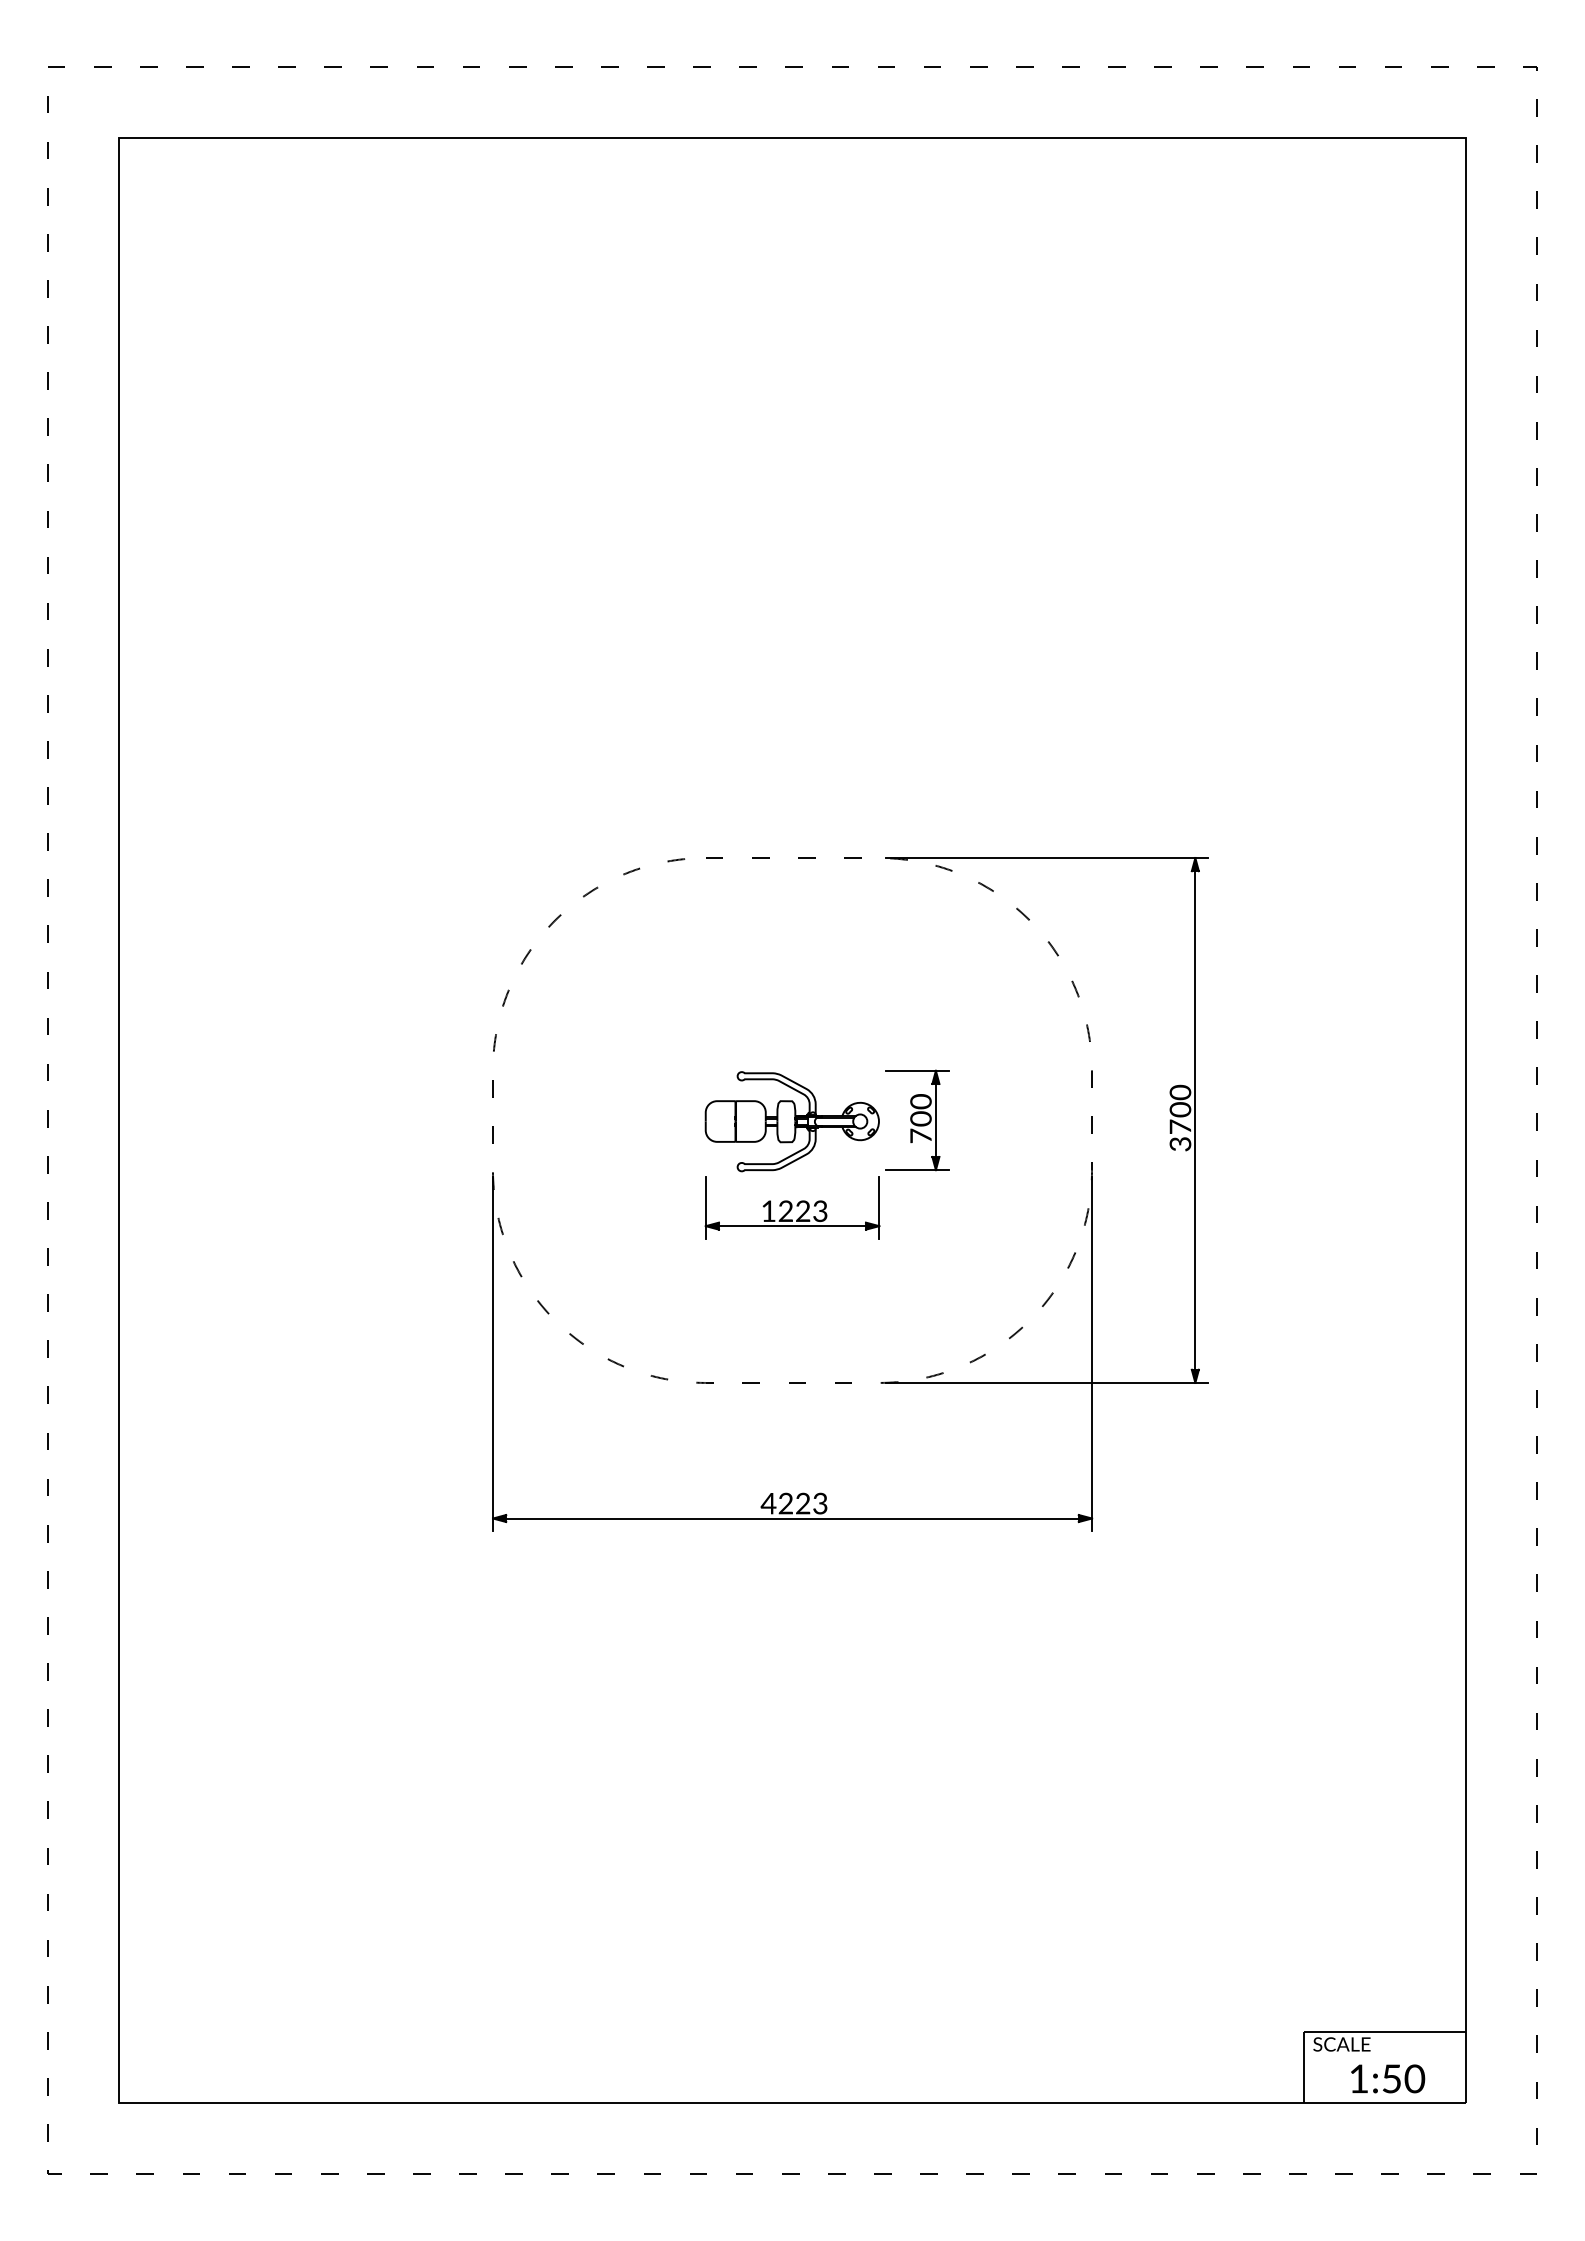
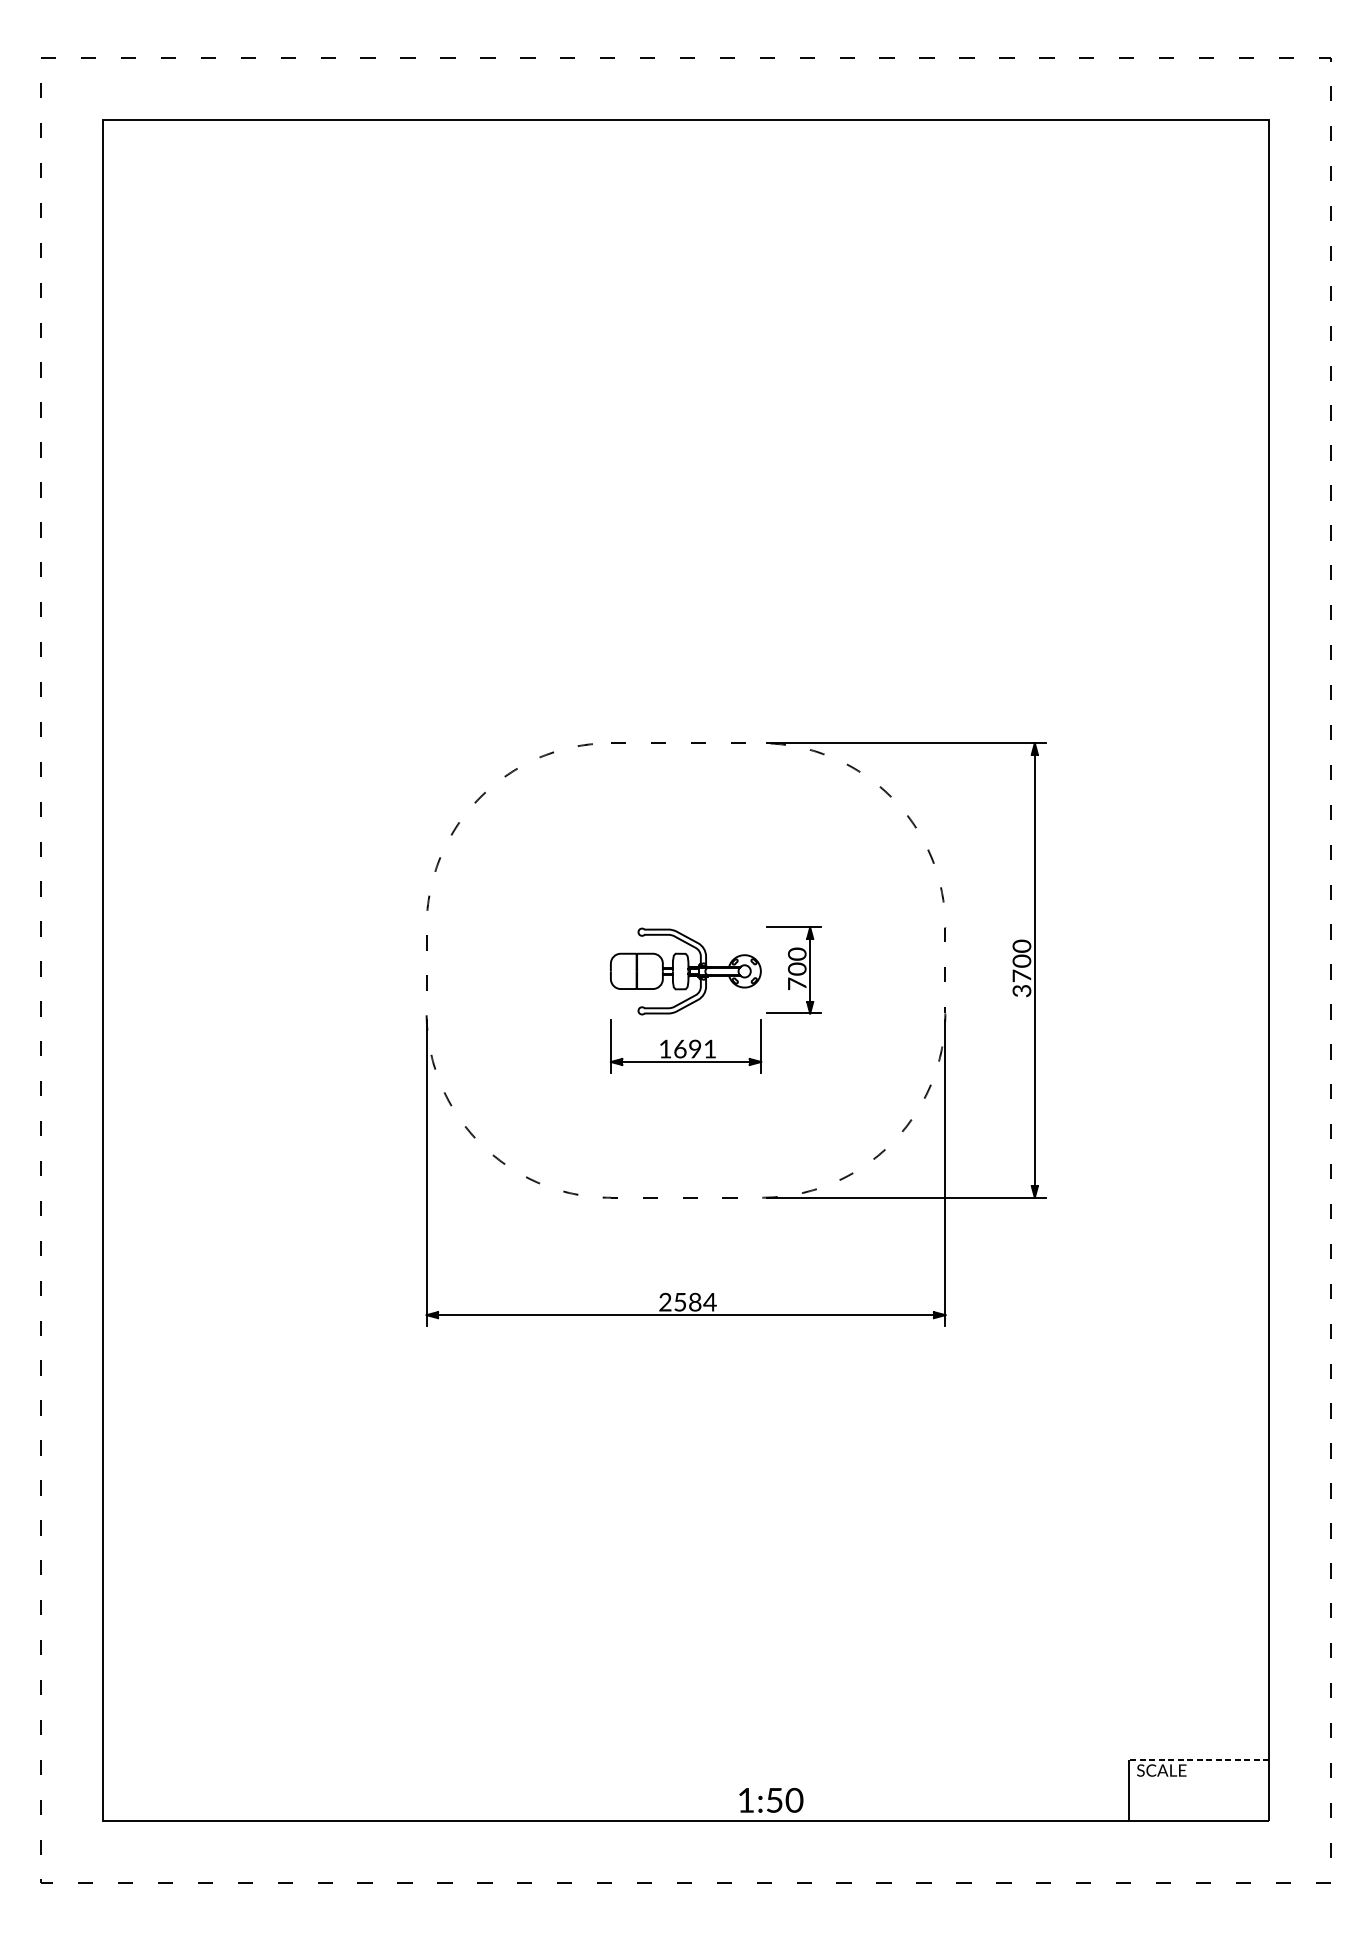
text: (802, 1211) -> (694, 1049), 1223 -> 1691
text: (794, 1503) -> (687, 1302), 4223 -> 2584
line: (1385, 2031) -> (1199, 1759), solid -> dashed
text: (1388, 2078) -> (771, 1800), moved

